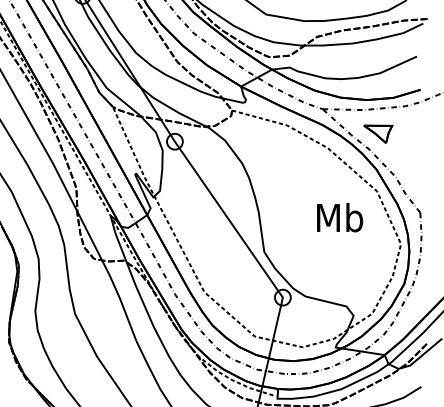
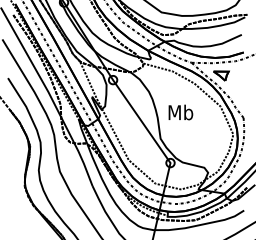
text: (339, 217) -> (180, 112), moved

